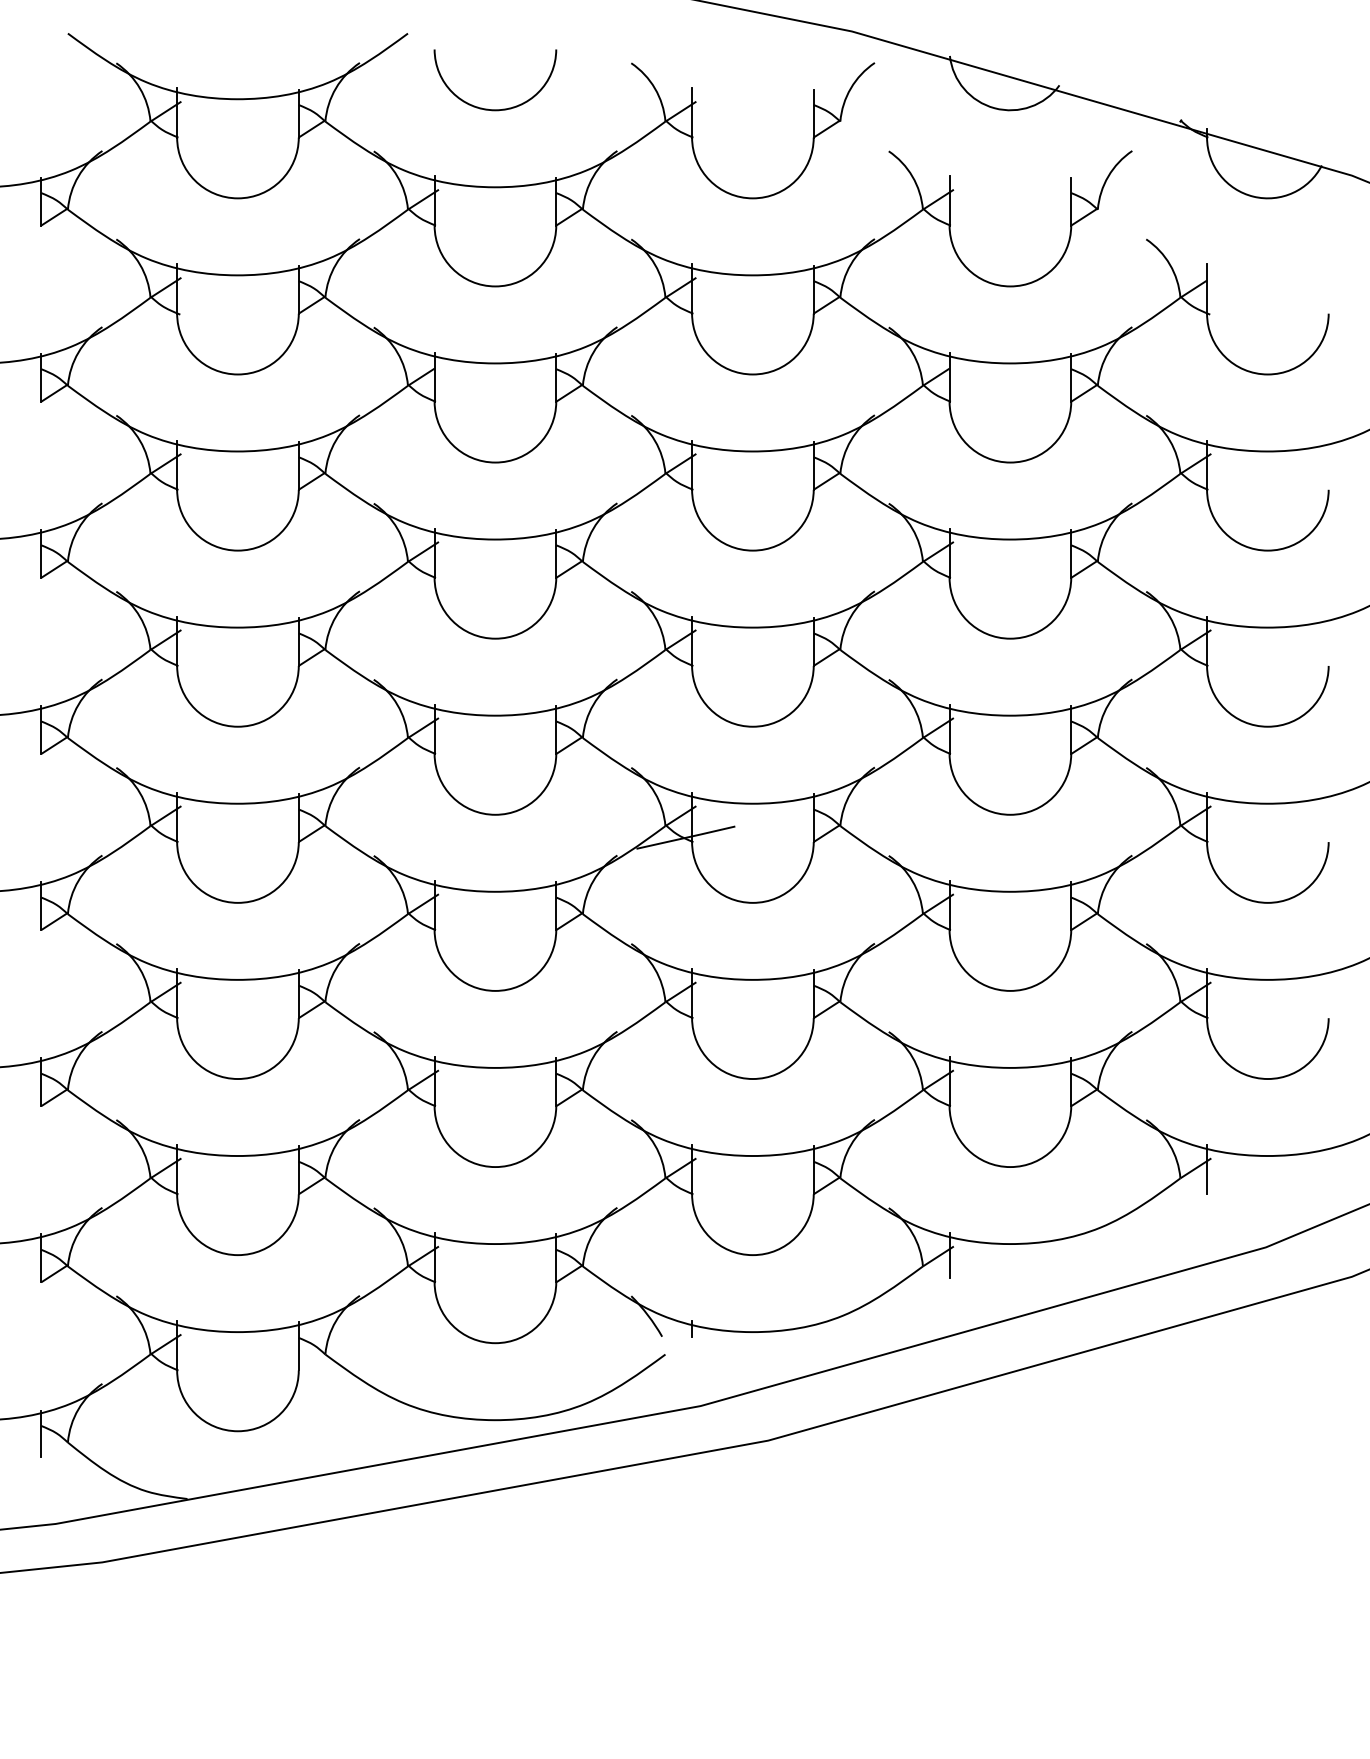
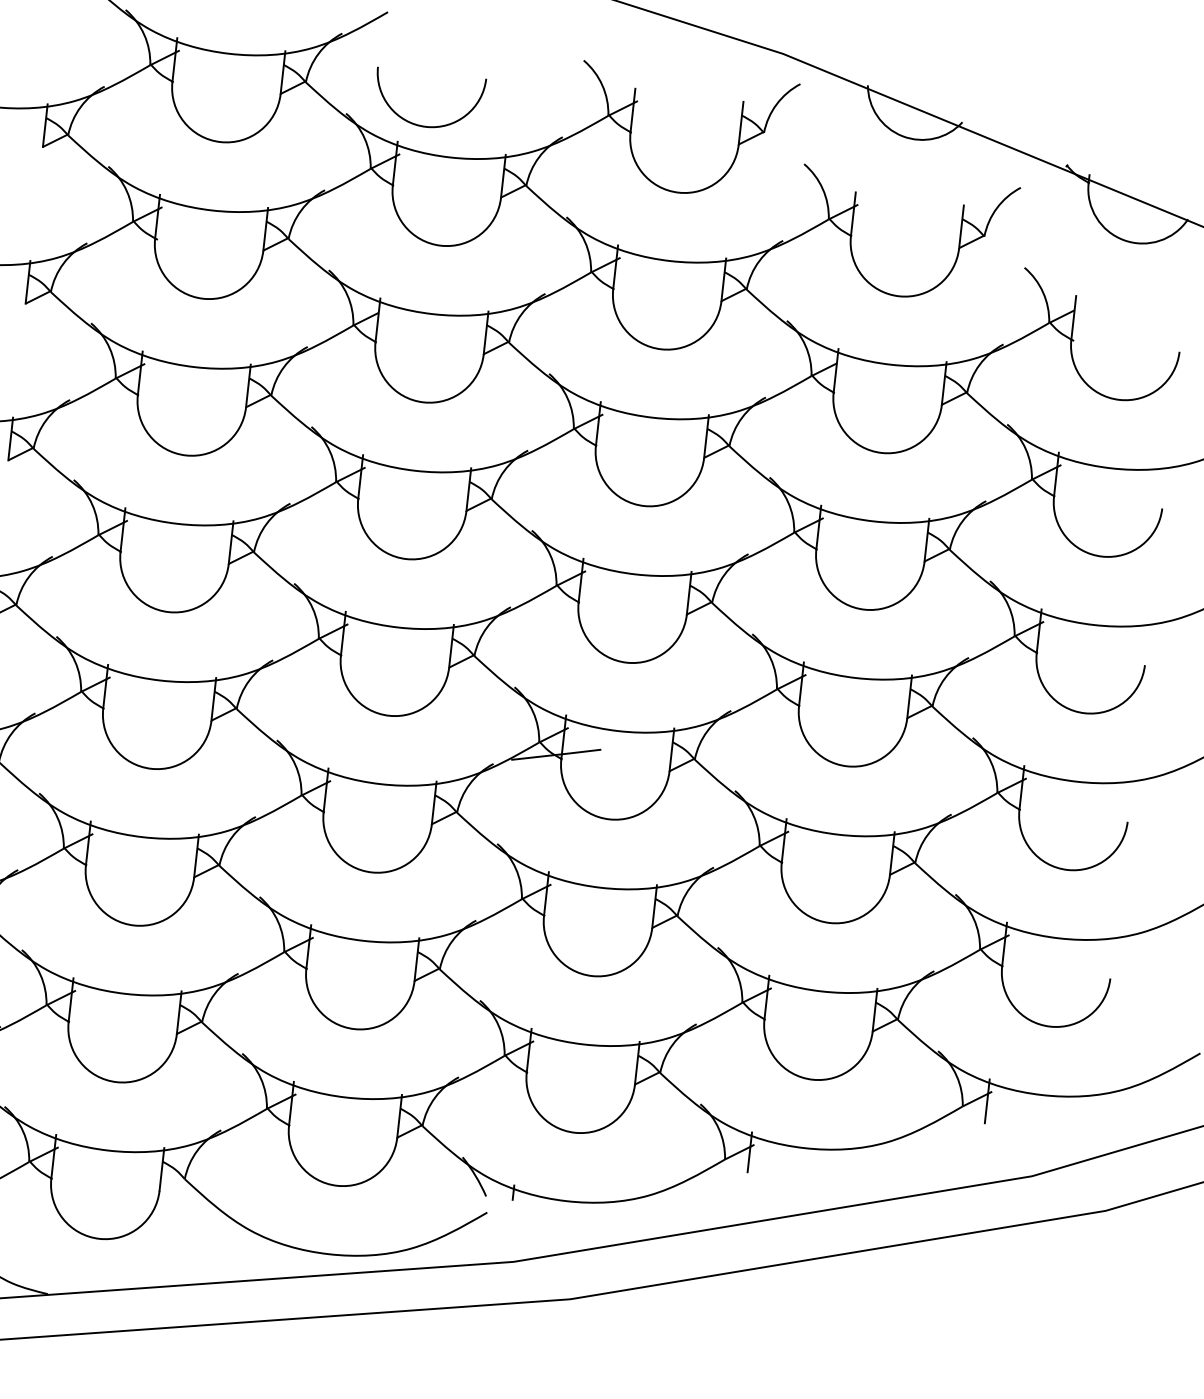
arc: (495, 109) -> (426, 126), moved

